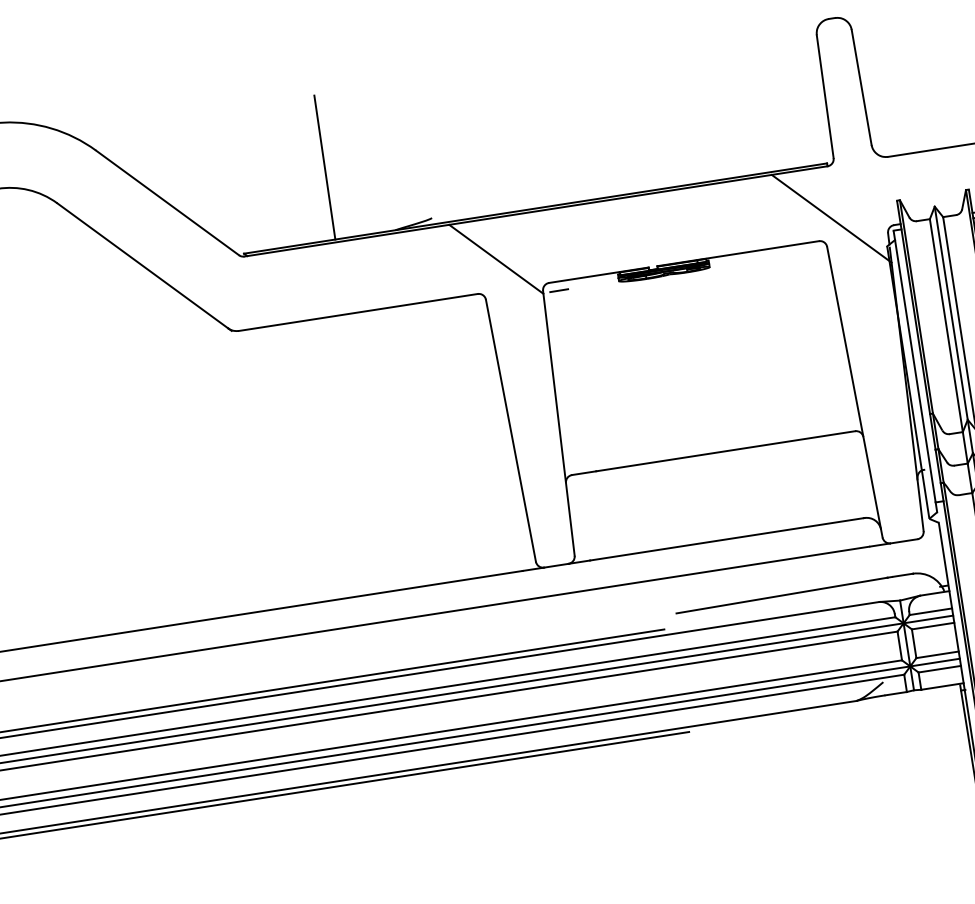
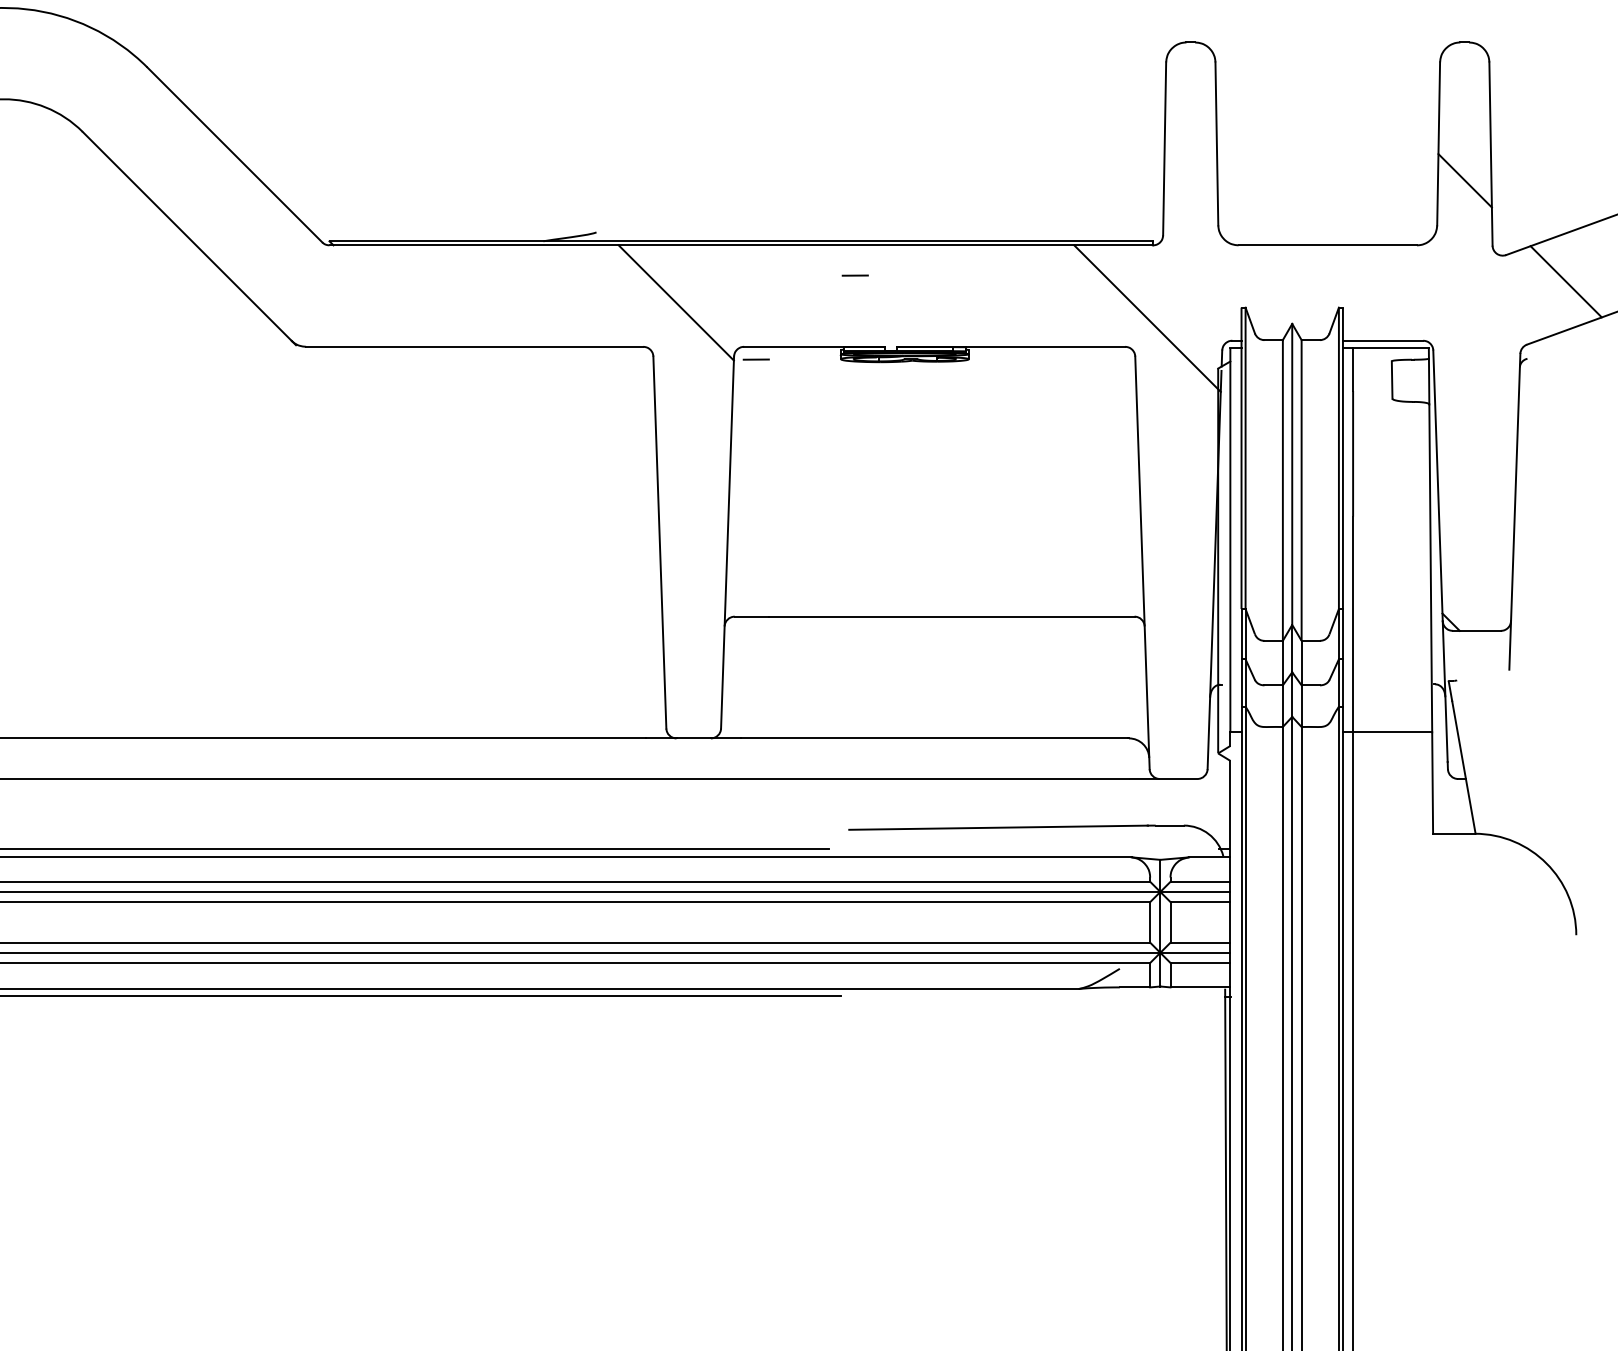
line: (324, 167) -> (459, 139), removed
line: (619, 220) -> (854, 275), added

